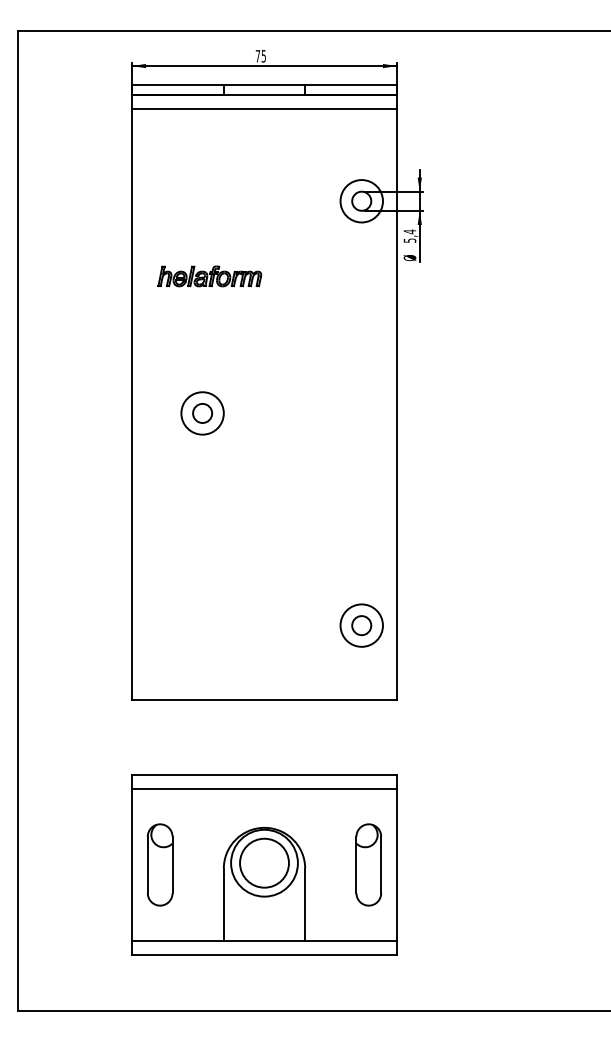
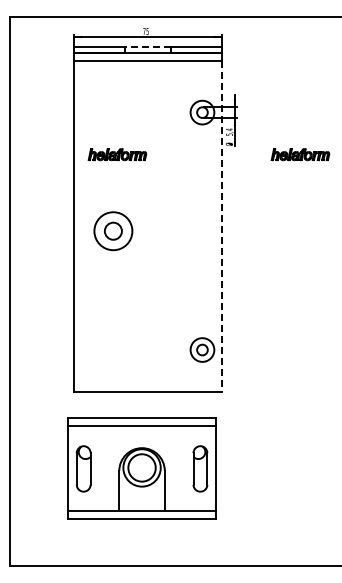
line: (265, 84) -> (148, 47), solid -> dashed
part: (536, 276) -> (300, 154), added
line: (397, 404) -> (222, 226), solid -> dashed
part: (202, 413) -> (113, 231), size x1.6
part: (263, 864) -> (141, 468), moved

